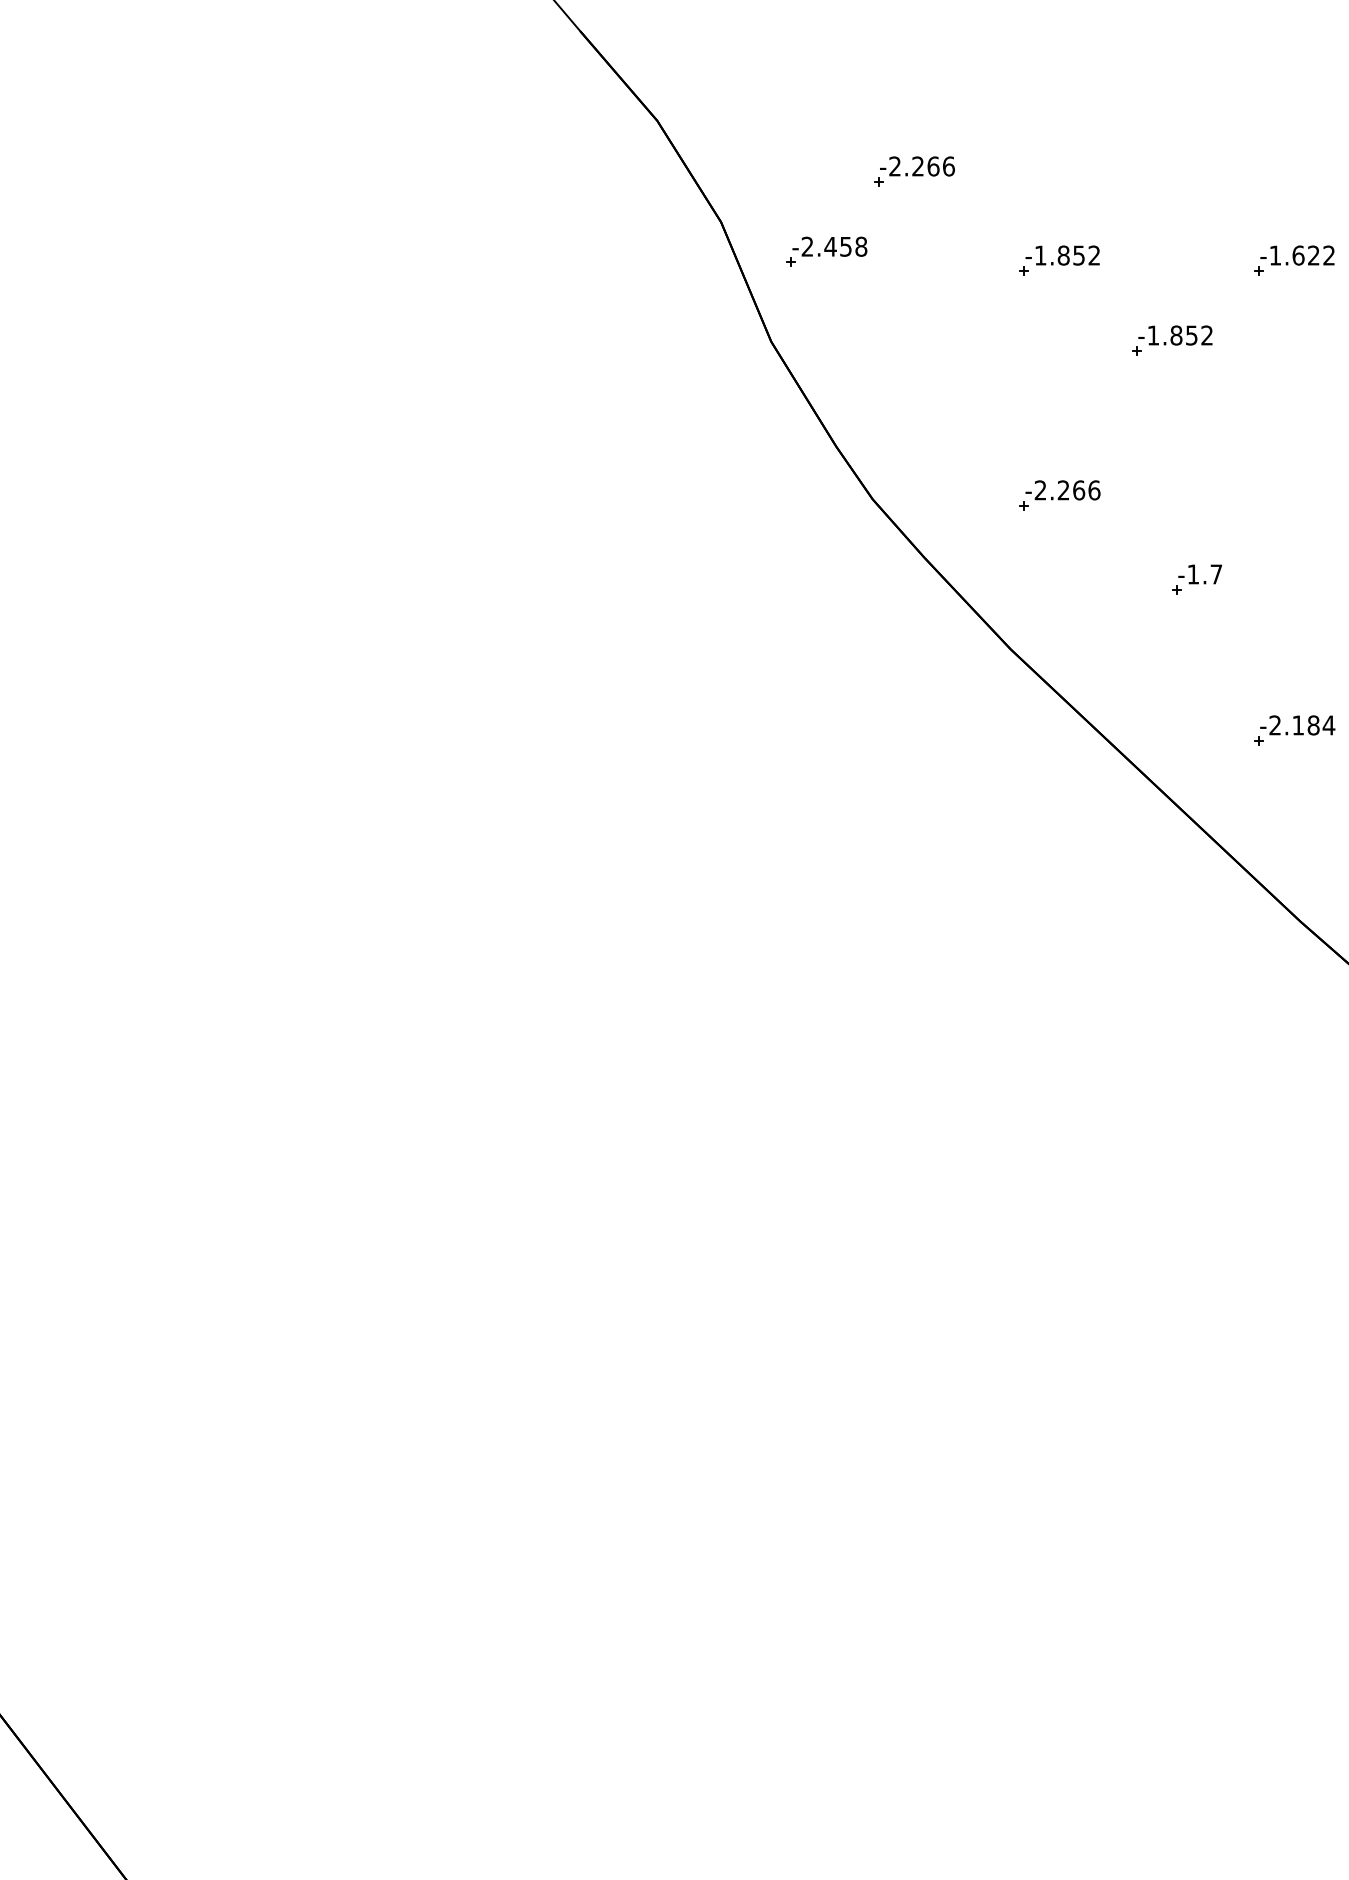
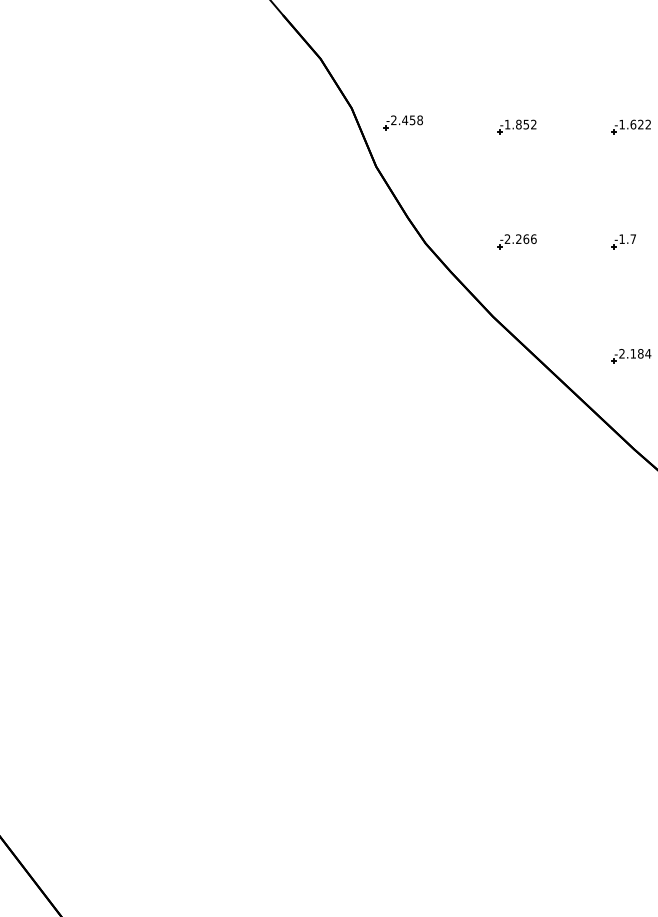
part: (913, 171) -> (445, 83), removed
part: (1171, 339) -> (571, 165), removed
part: (1196, 579) -> (623, 241), moved

